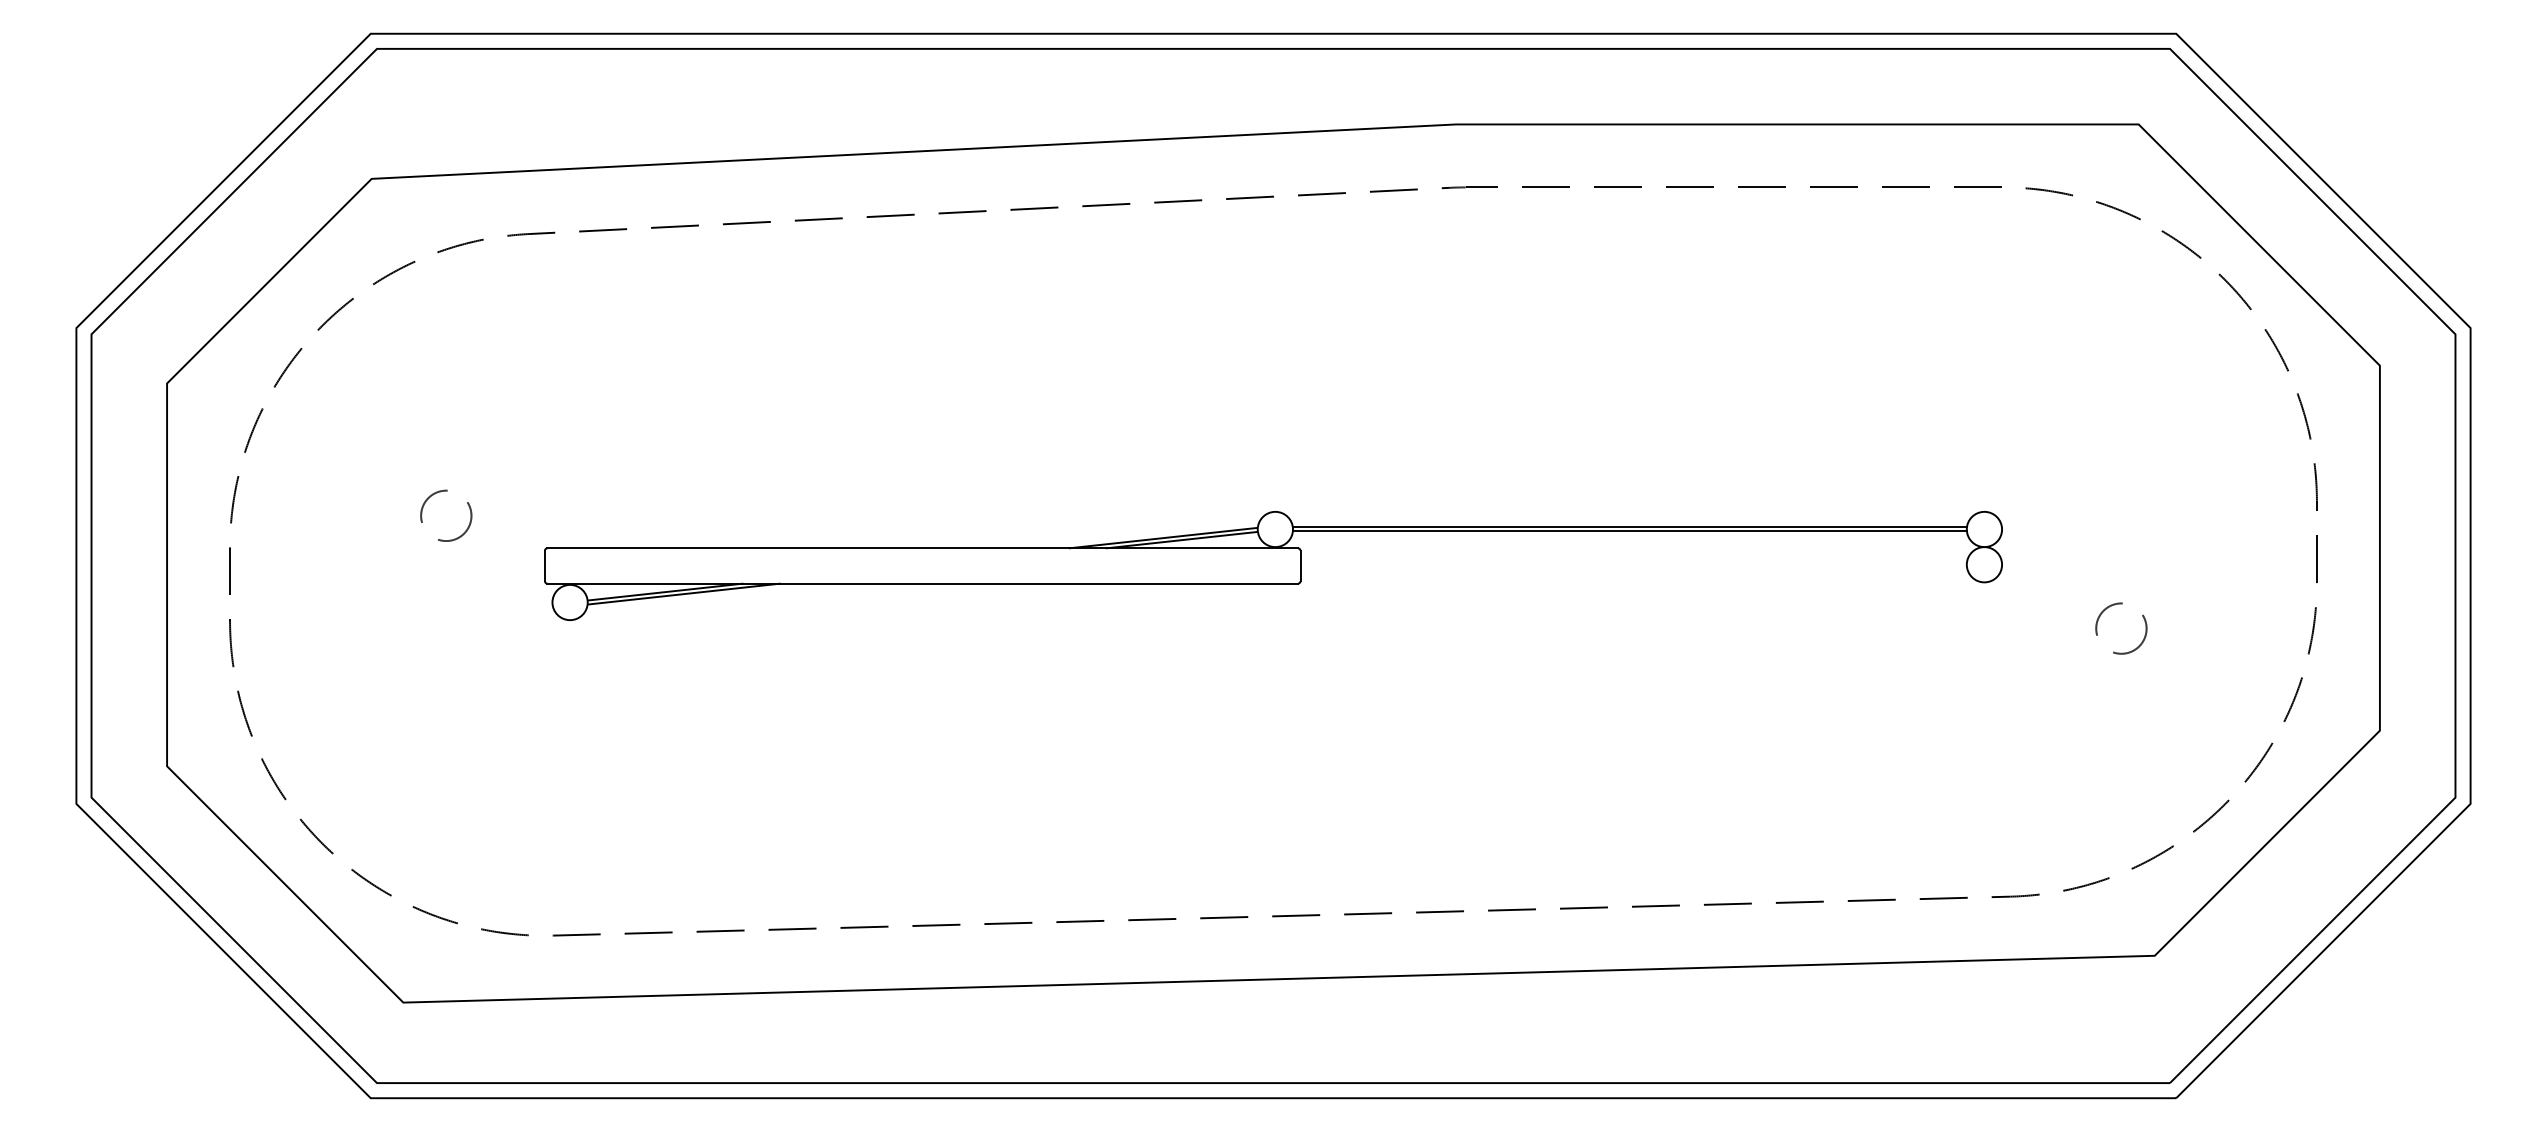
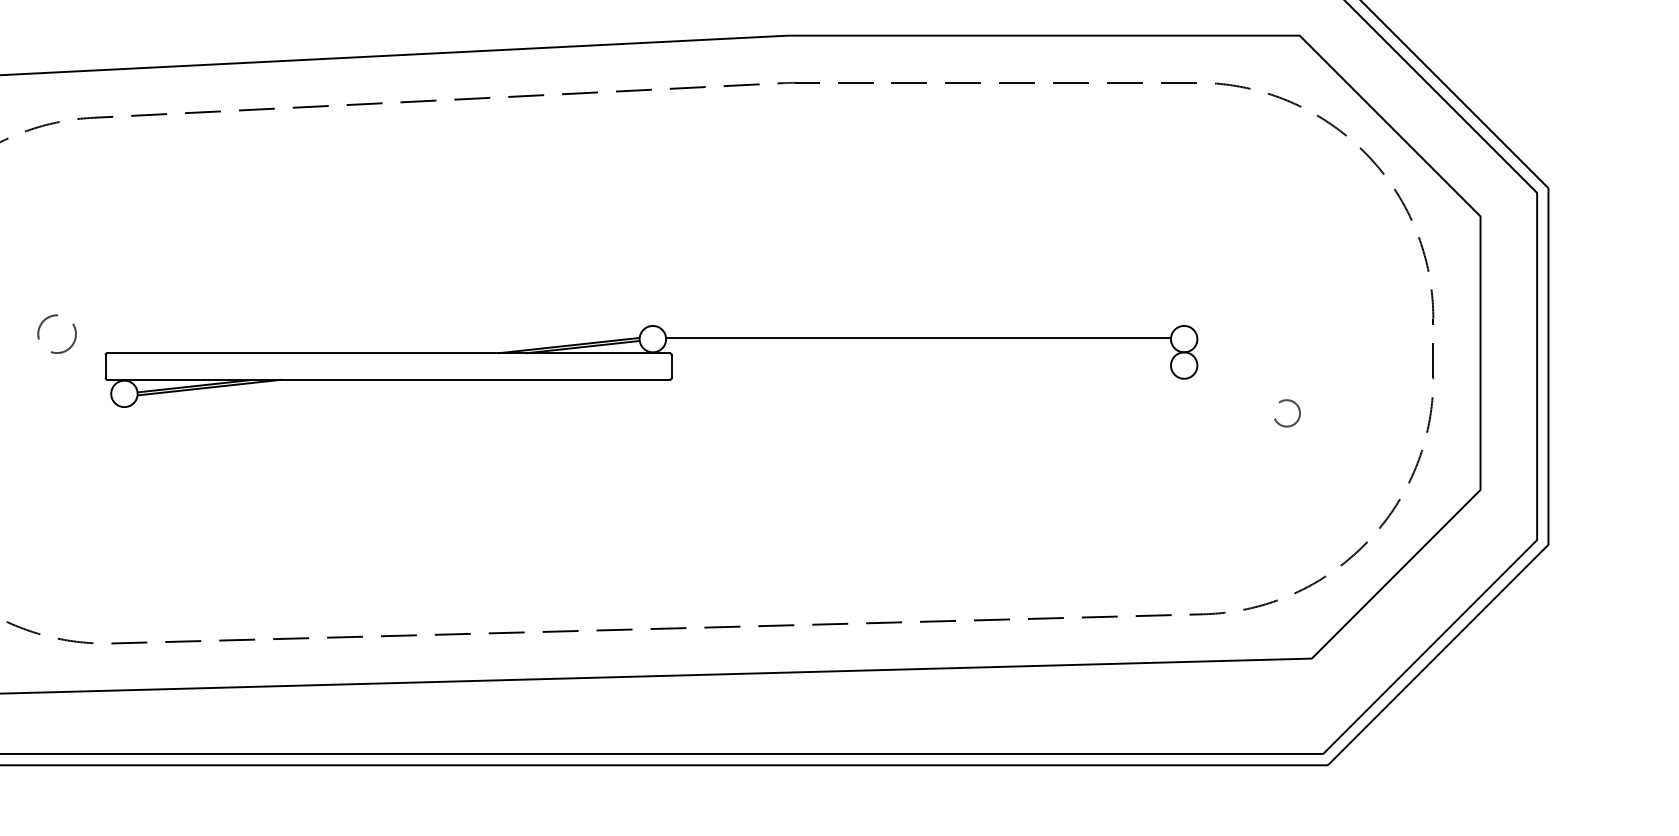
circle: (446, 515) -> (57, 333), moved
line: (1629, 531) -> (918, 340), removed
circle: (2121, 628) -> (1286, 413), size x0.7

